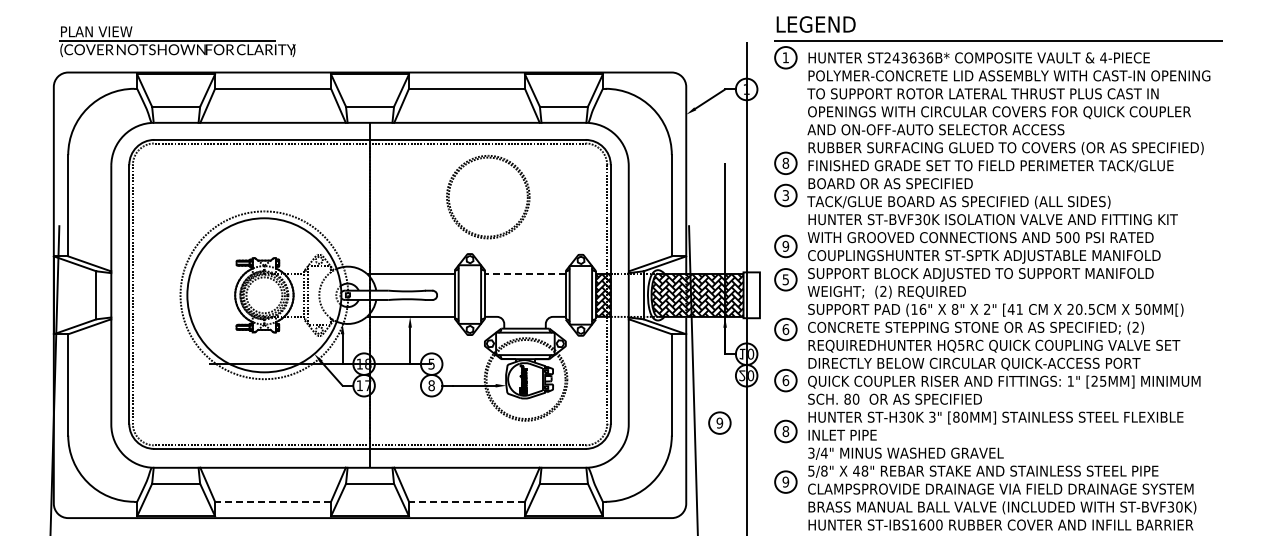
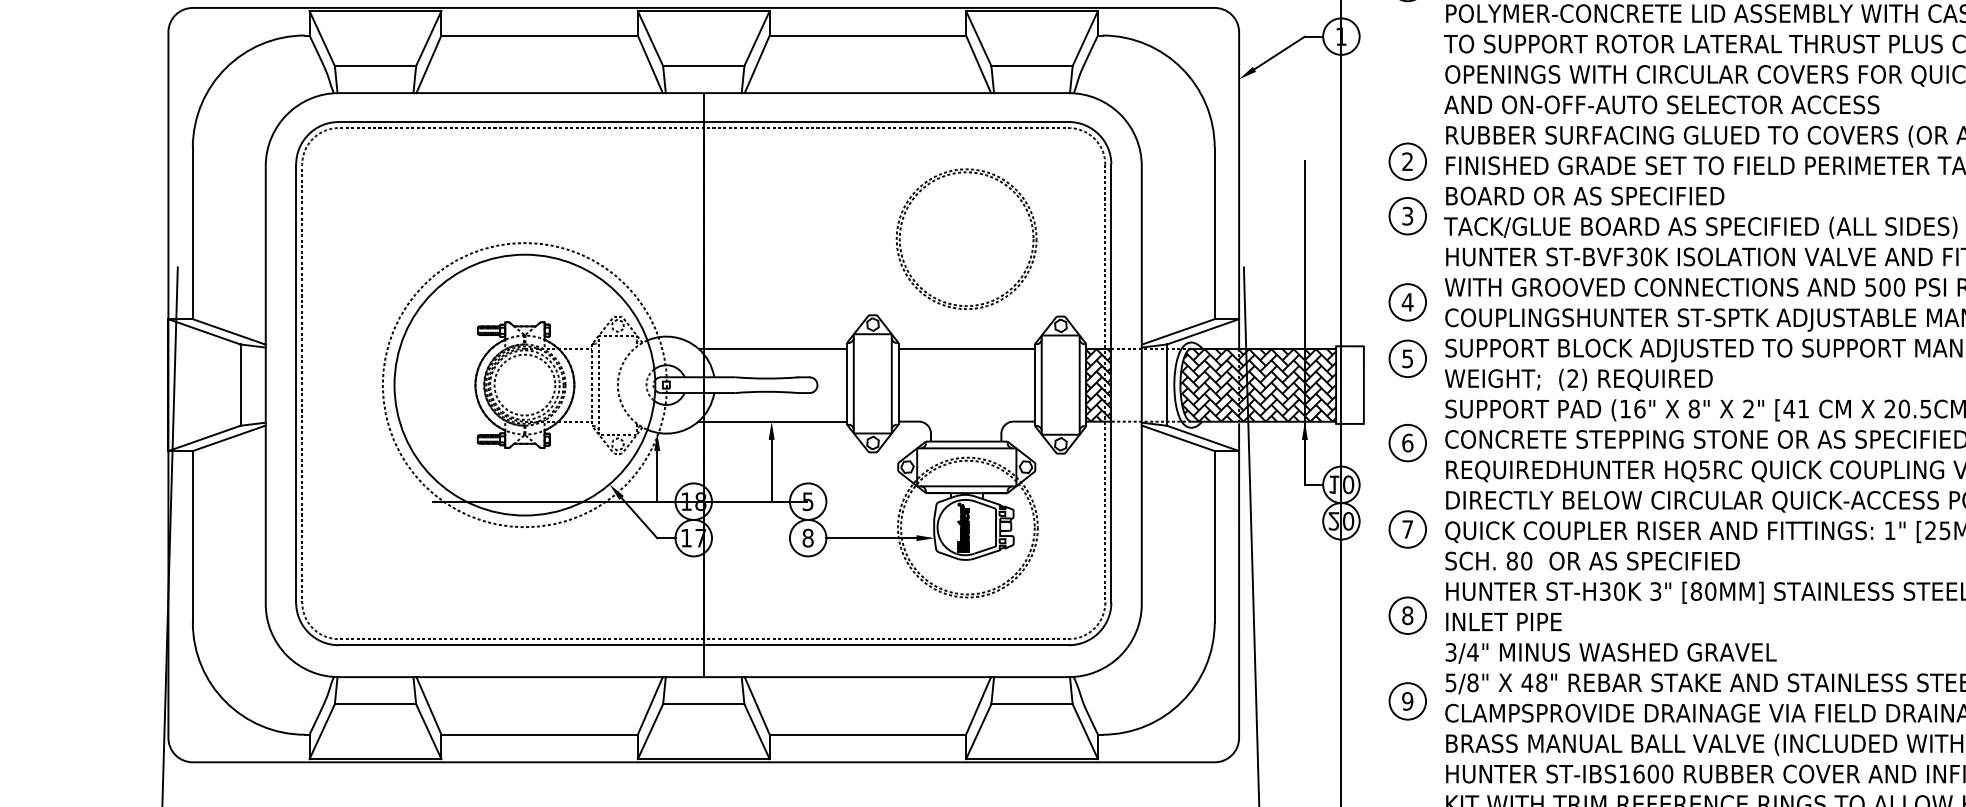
part: (499, 160) -> (985, 177), moved
text: (785, 163) -> (1407, 161), 8 -> 2
text: (785, 245) -> (1407, 300), 9 -> 4
line: (524, 273) -> (965, 348), dashed -> solid
text: (785, 380) -> (1407, 529), 6 -> 7
part: (719, 422) -> (1295, 600), removed
line: (273, 501) -> (540, 734), dashed -> solid
line: (466, 501) -> (867, 734), dashed -> solid

